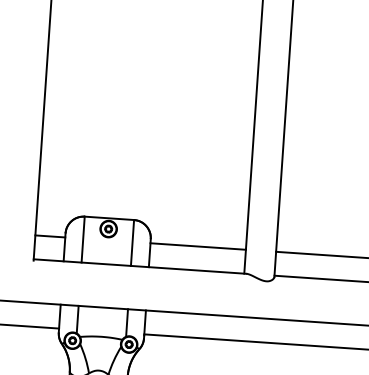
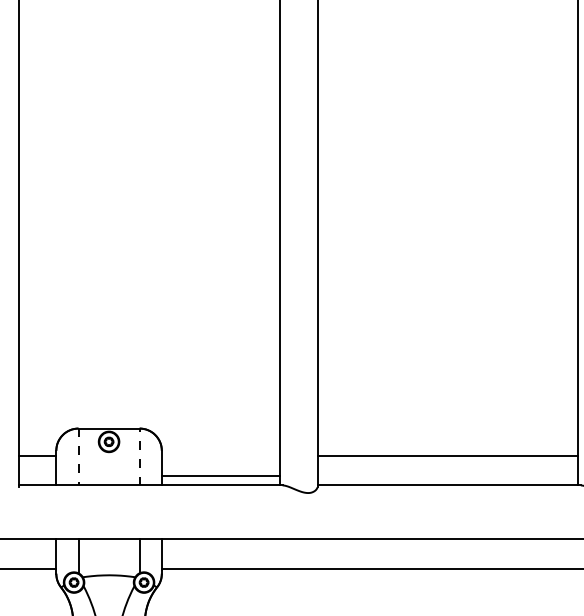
line: (83, 240) -> (78, 457), solid -> dashed
line: (132, 242) -> (139, 456), solid -> dashed
line: (197, 246) -> (220, 475), moved

